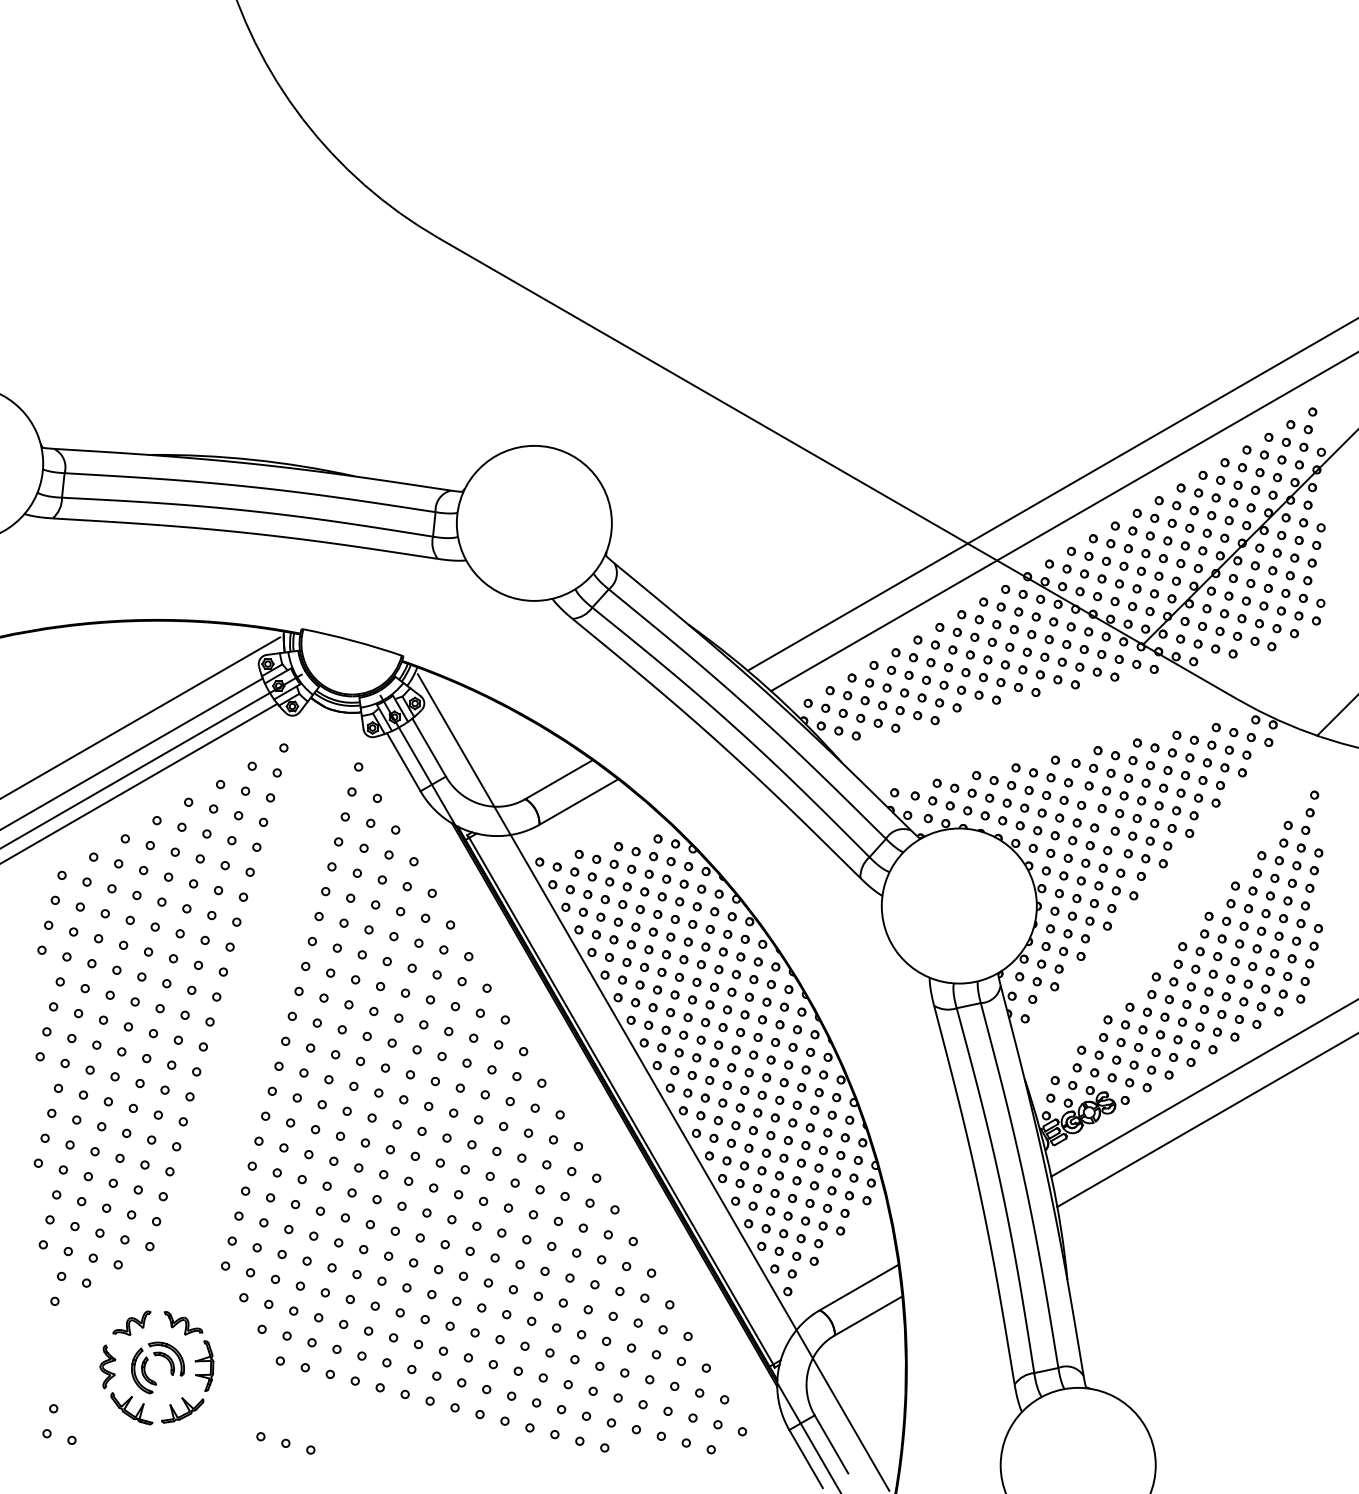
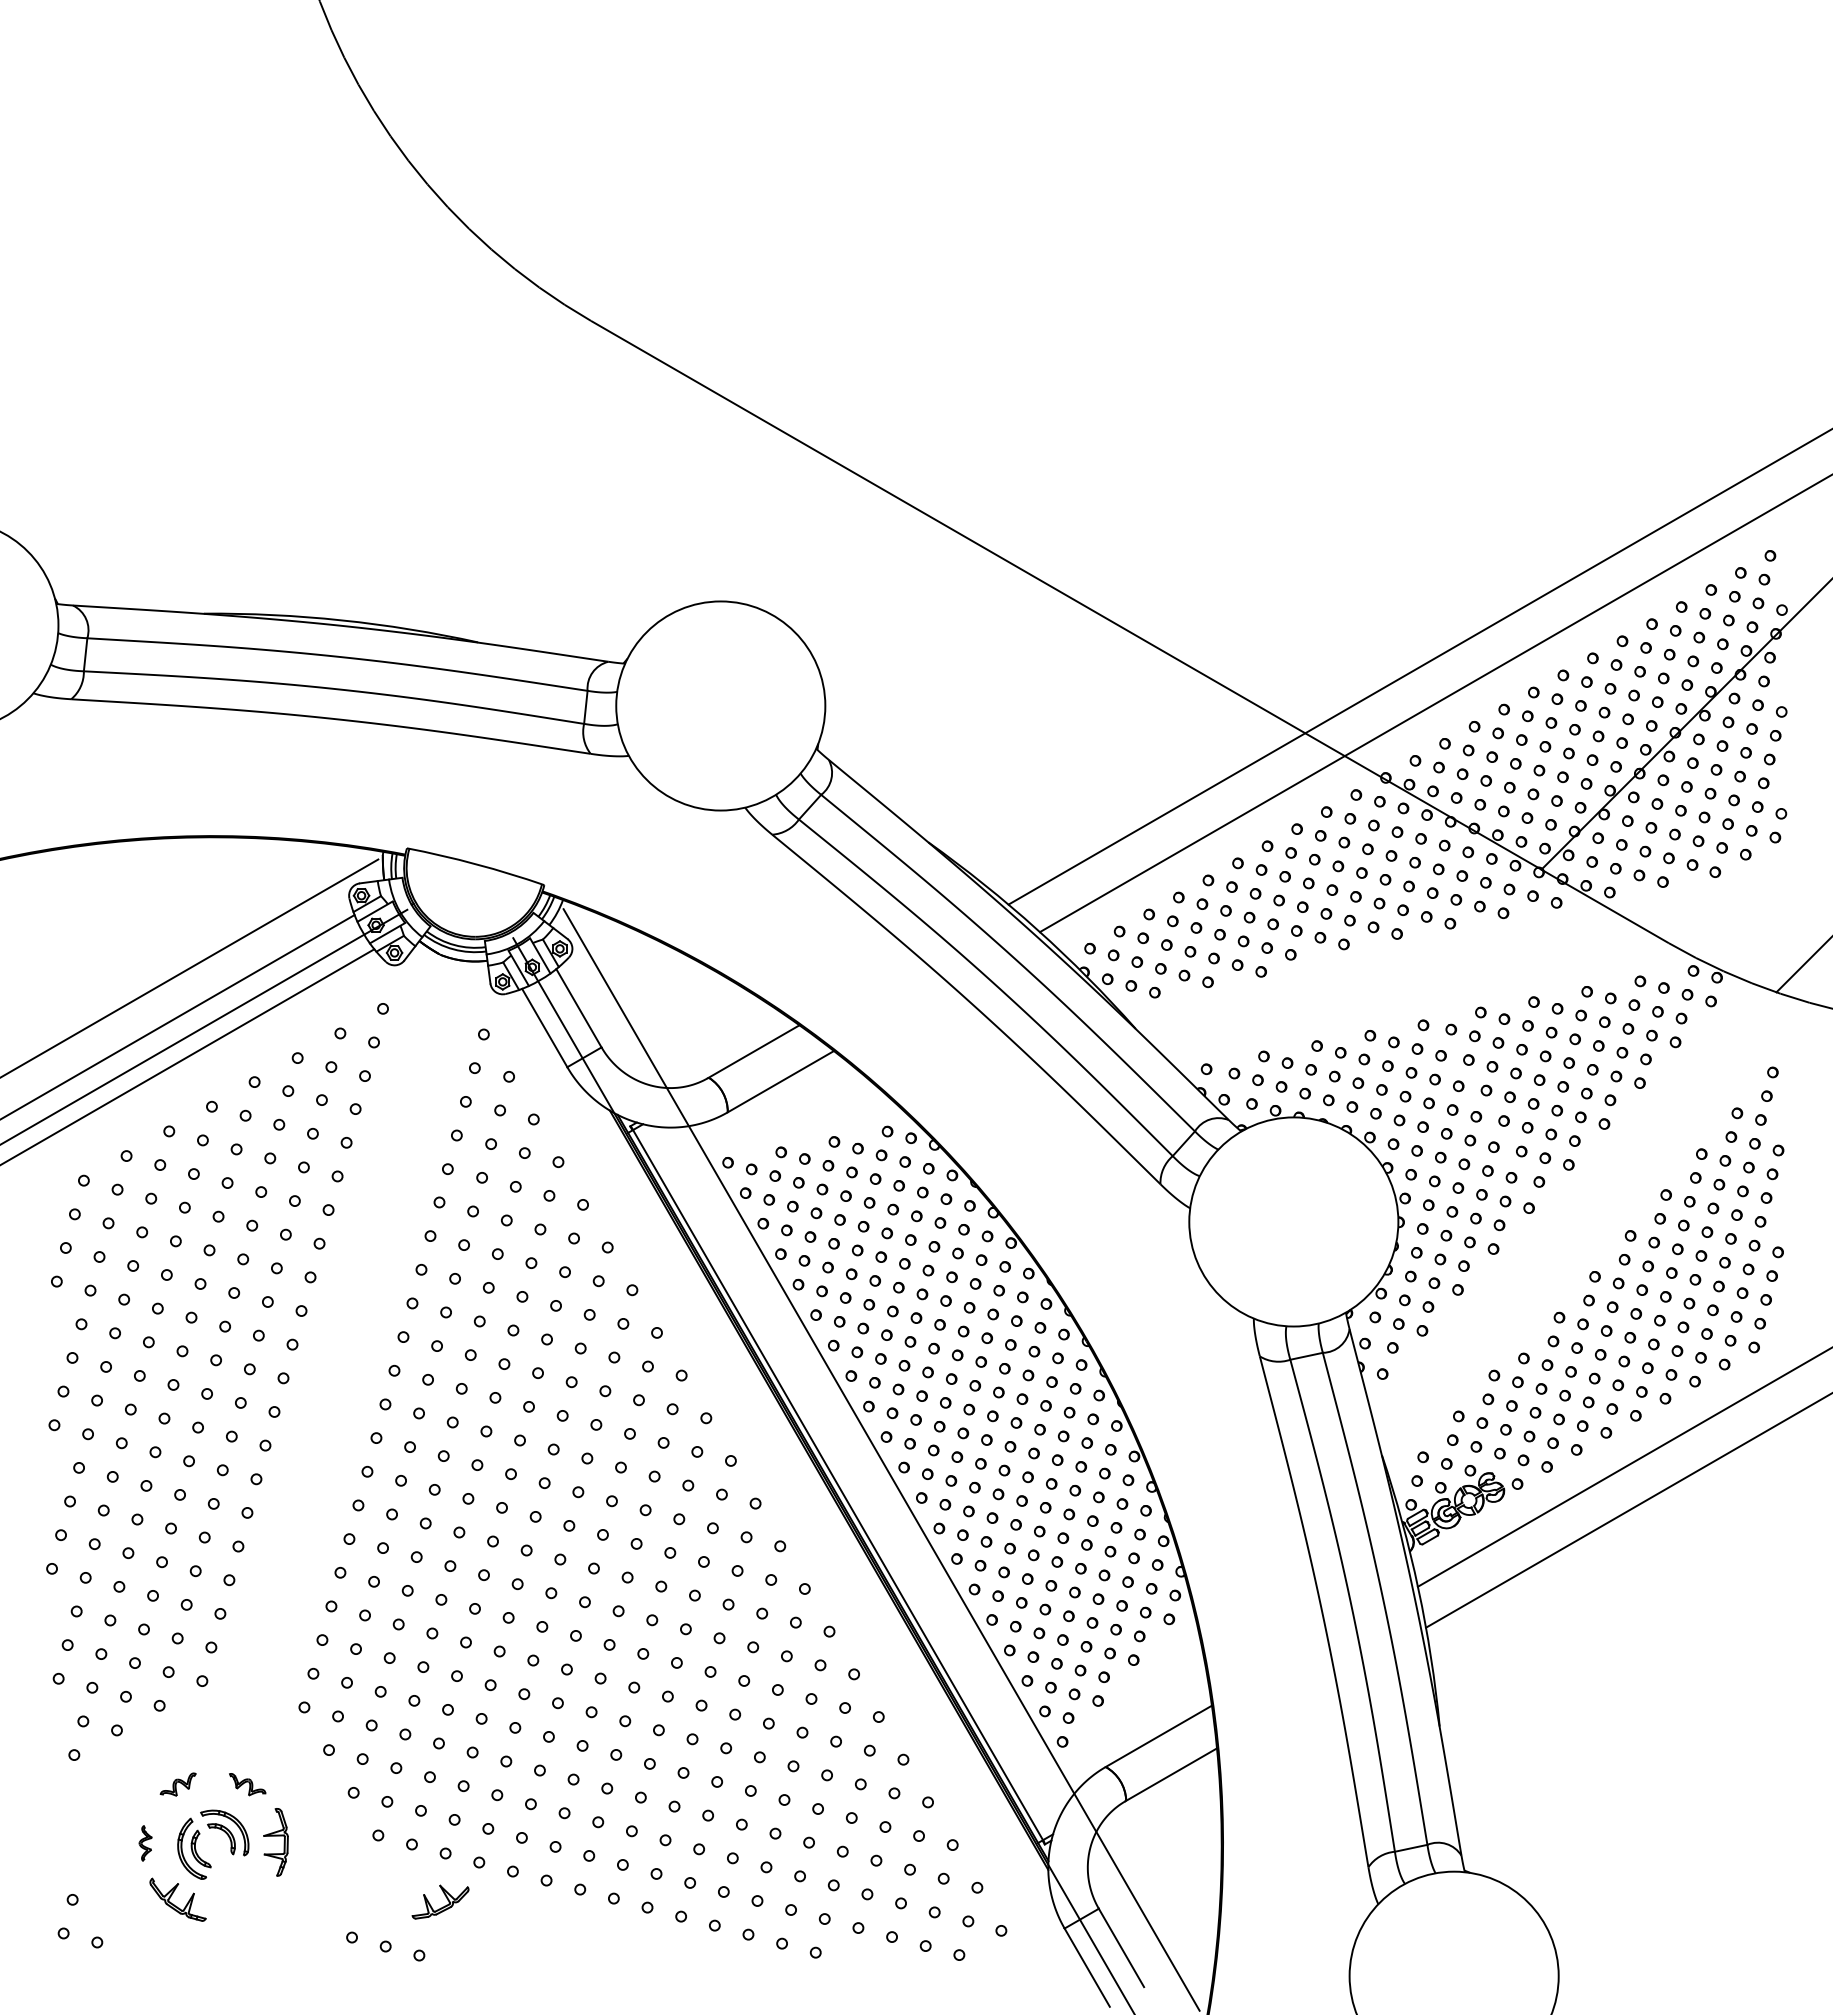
part: (132, 1323) -> (178, 1784), size x0.7
part: (183, 1323) -> (247, 1784), size x0.7
part: (107, 1366) -> (145, 1843), size x0.6
part: (182, 1409) -> (440, 1901), moved

